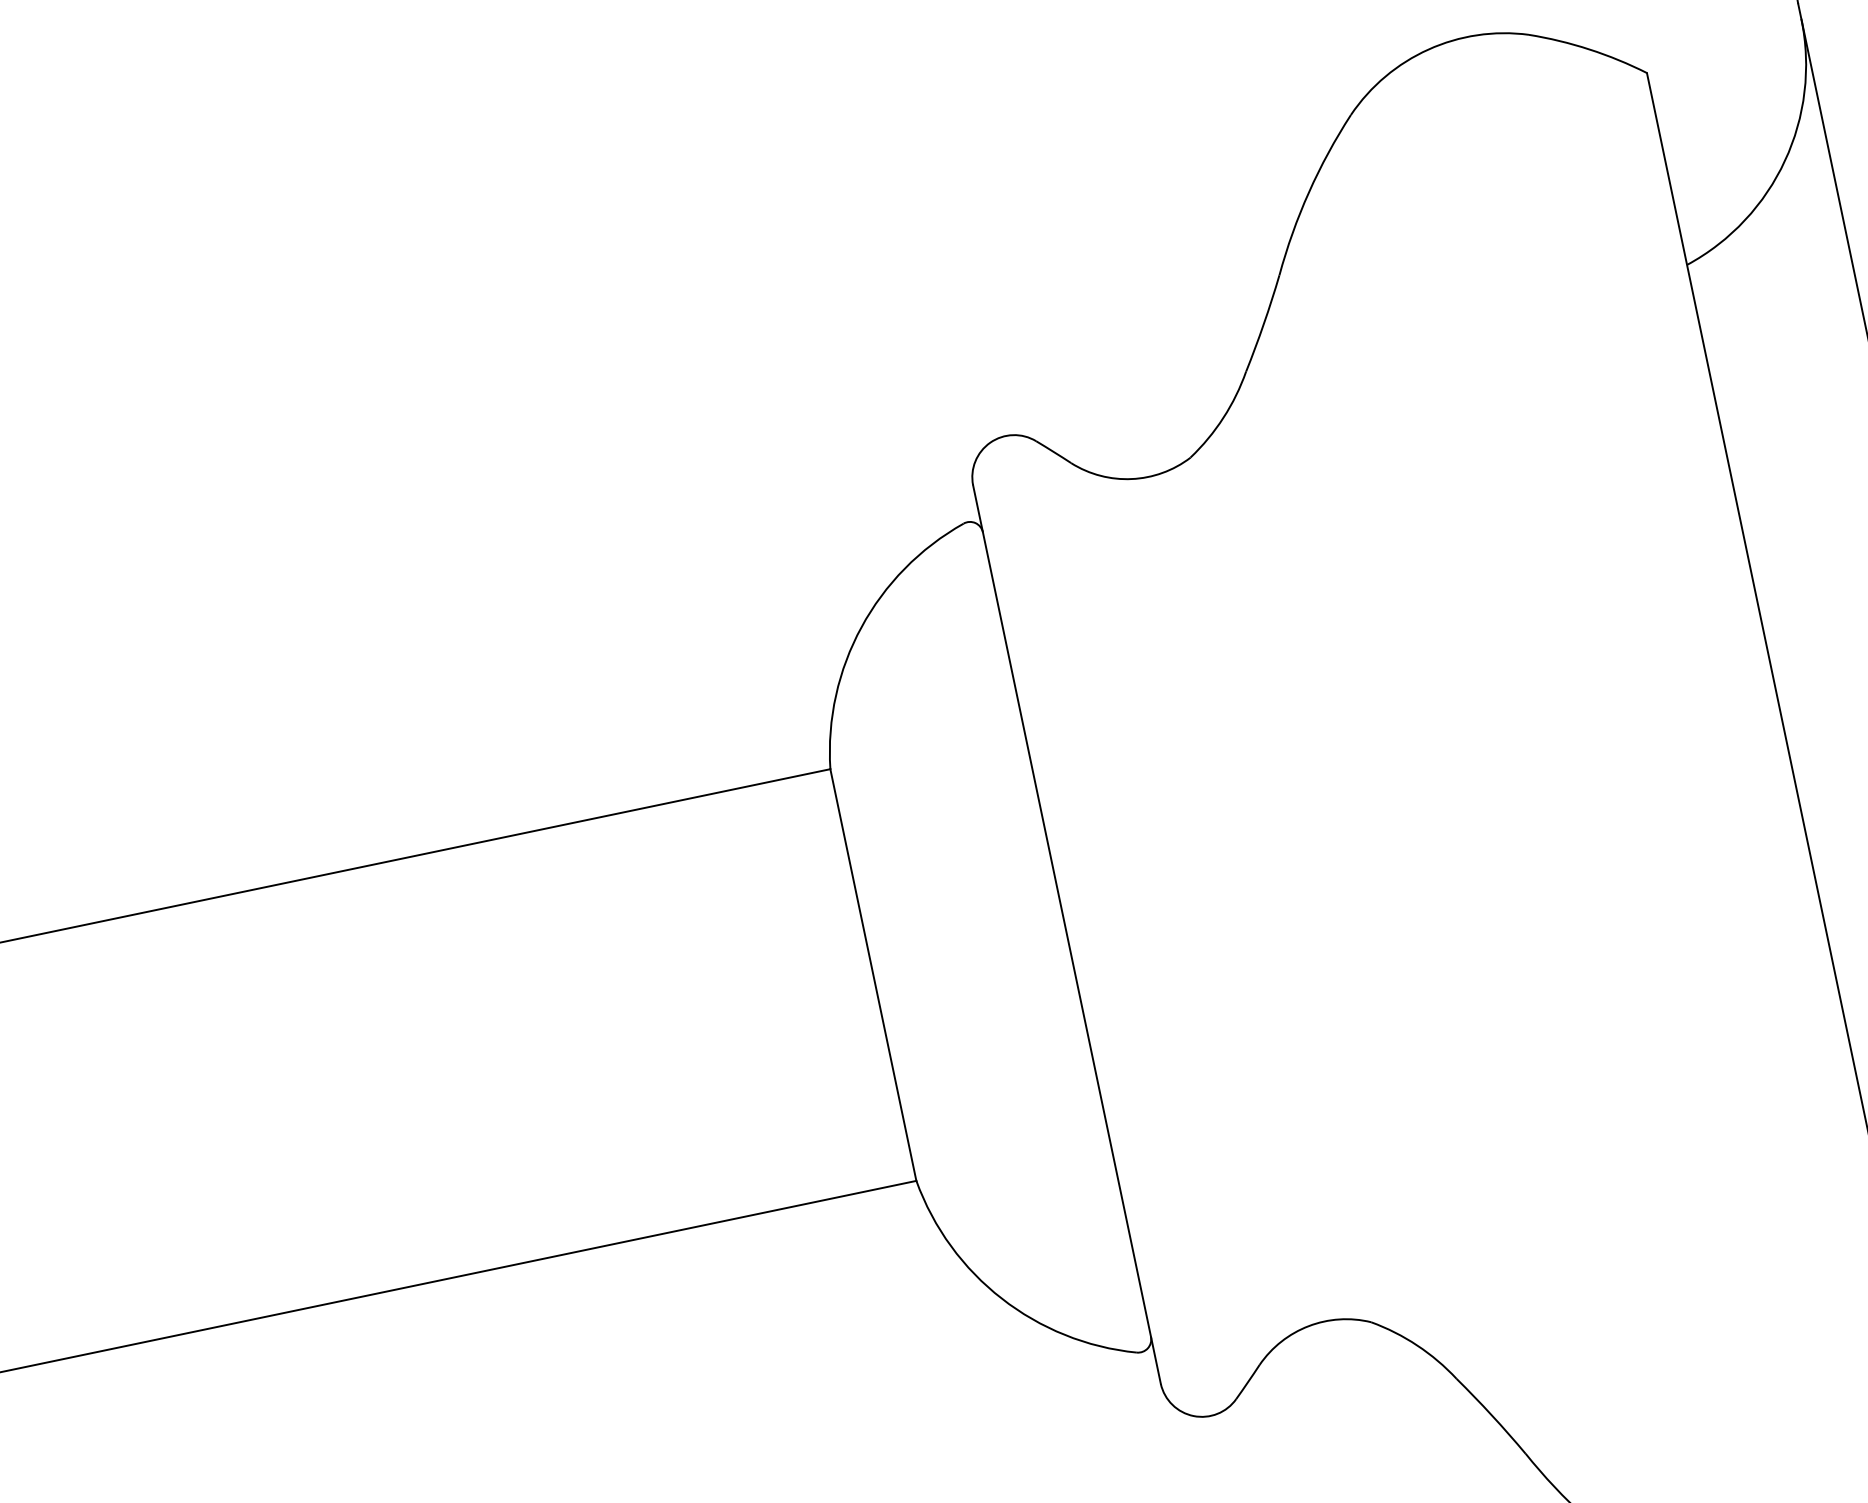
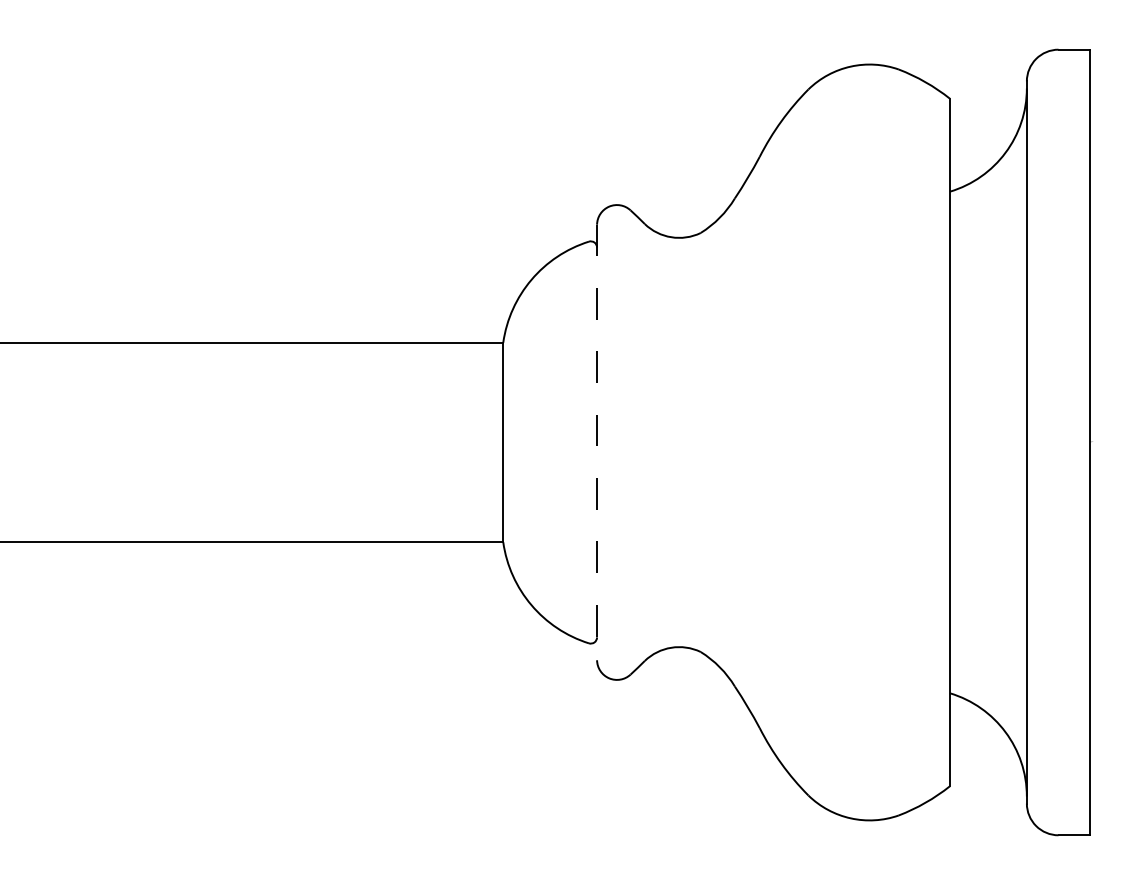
line: (1067, 934) -> (597, 442), solid -> dashed

